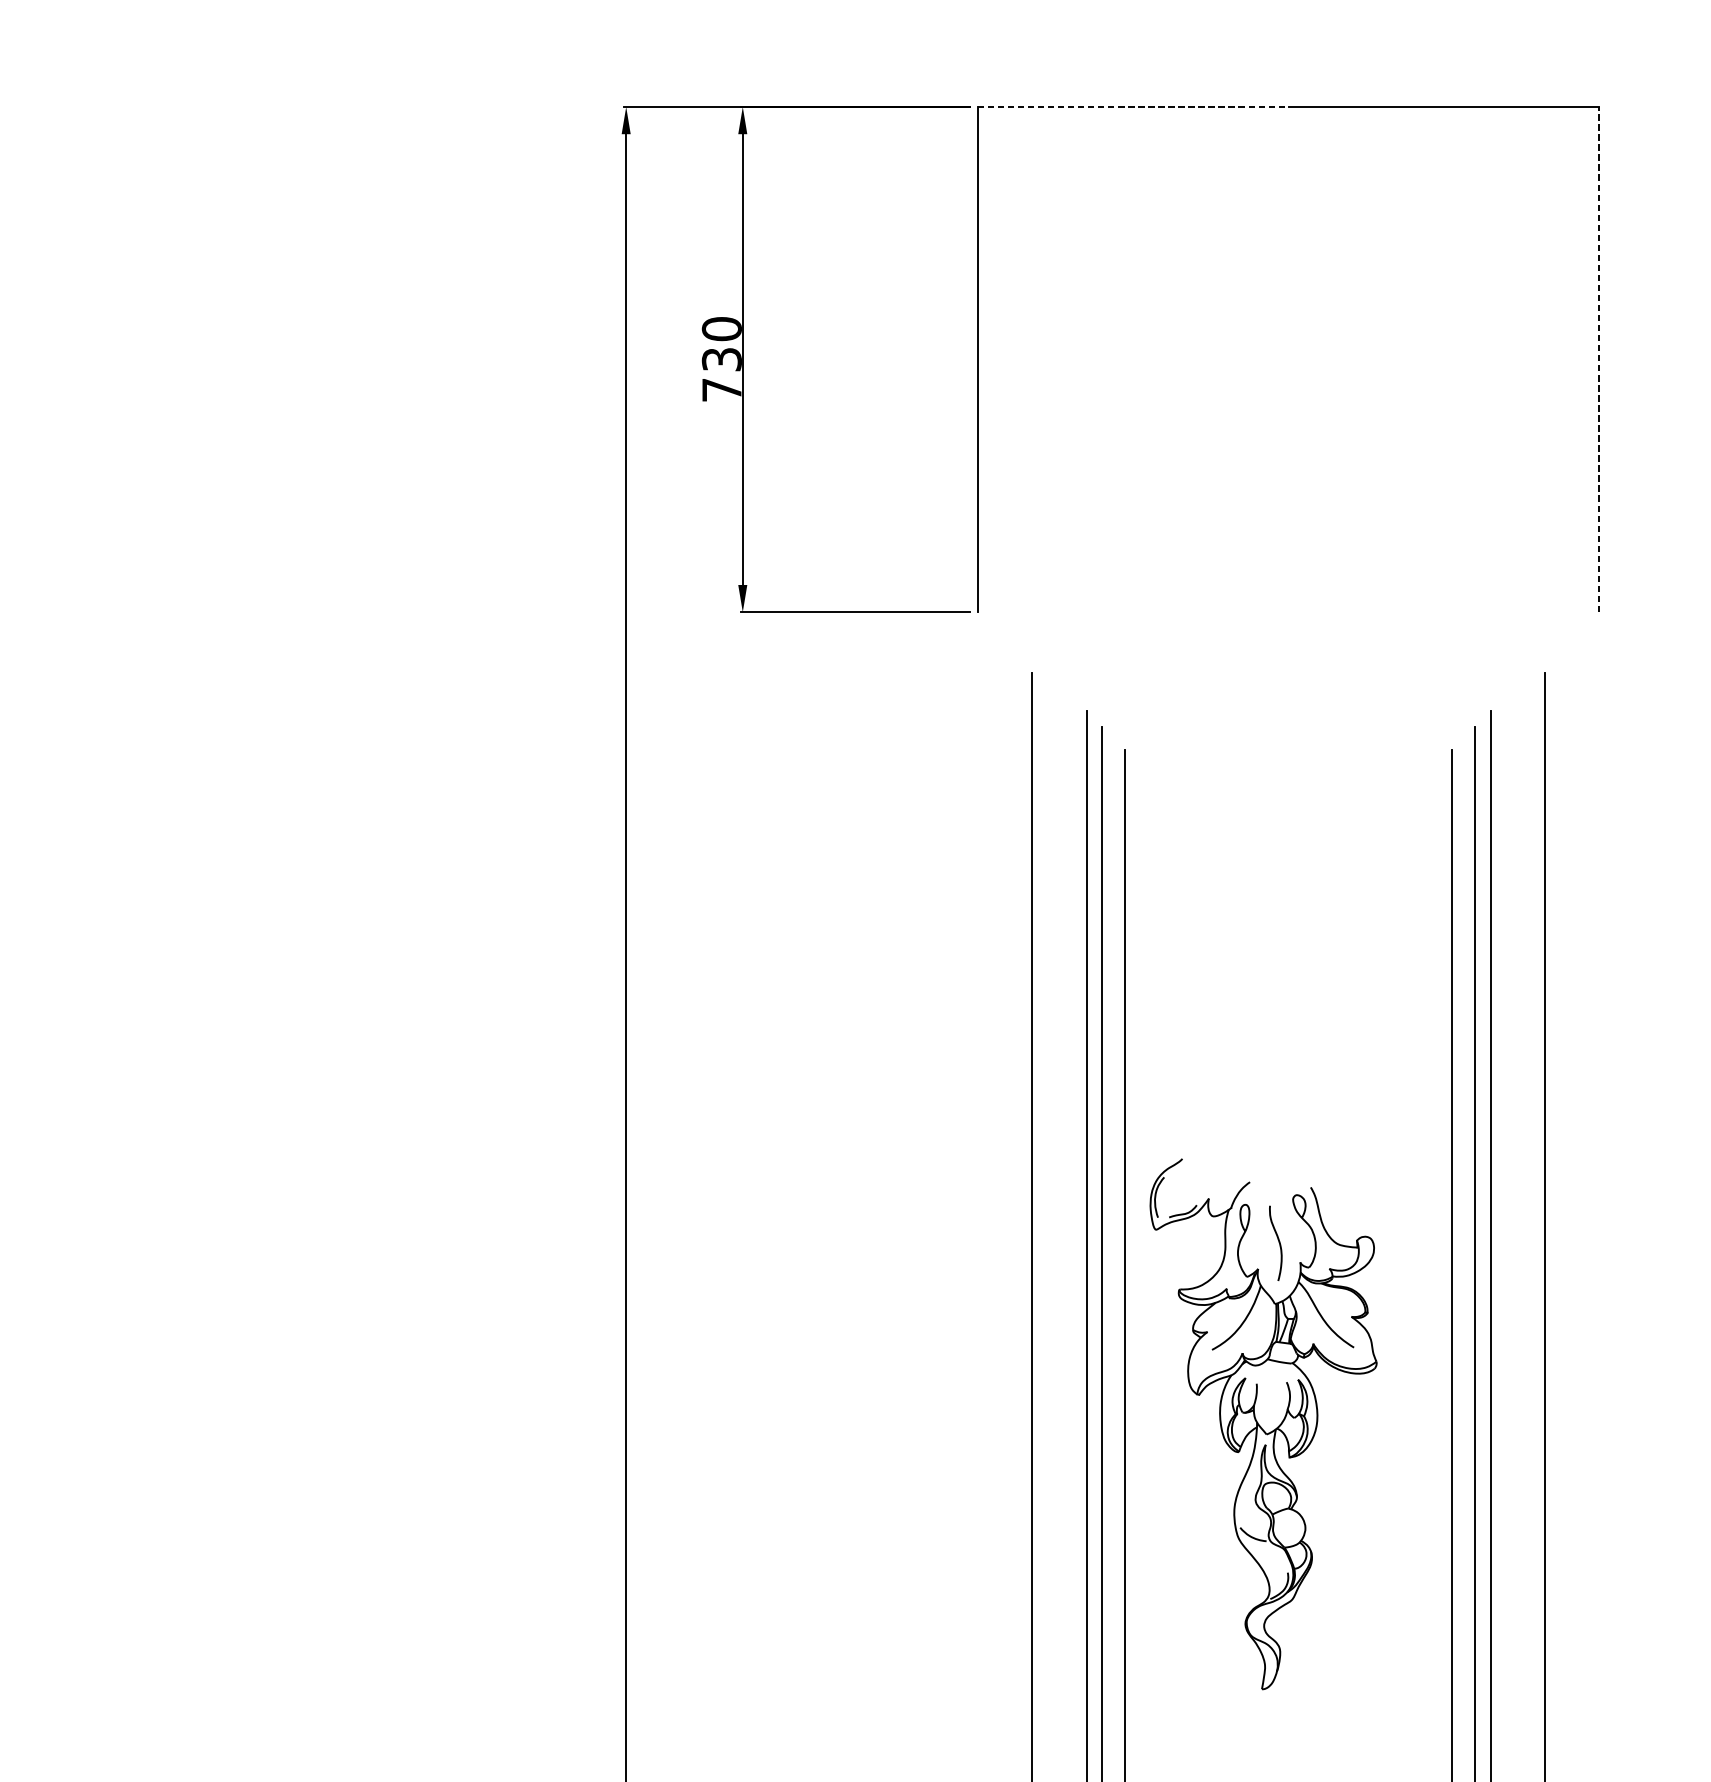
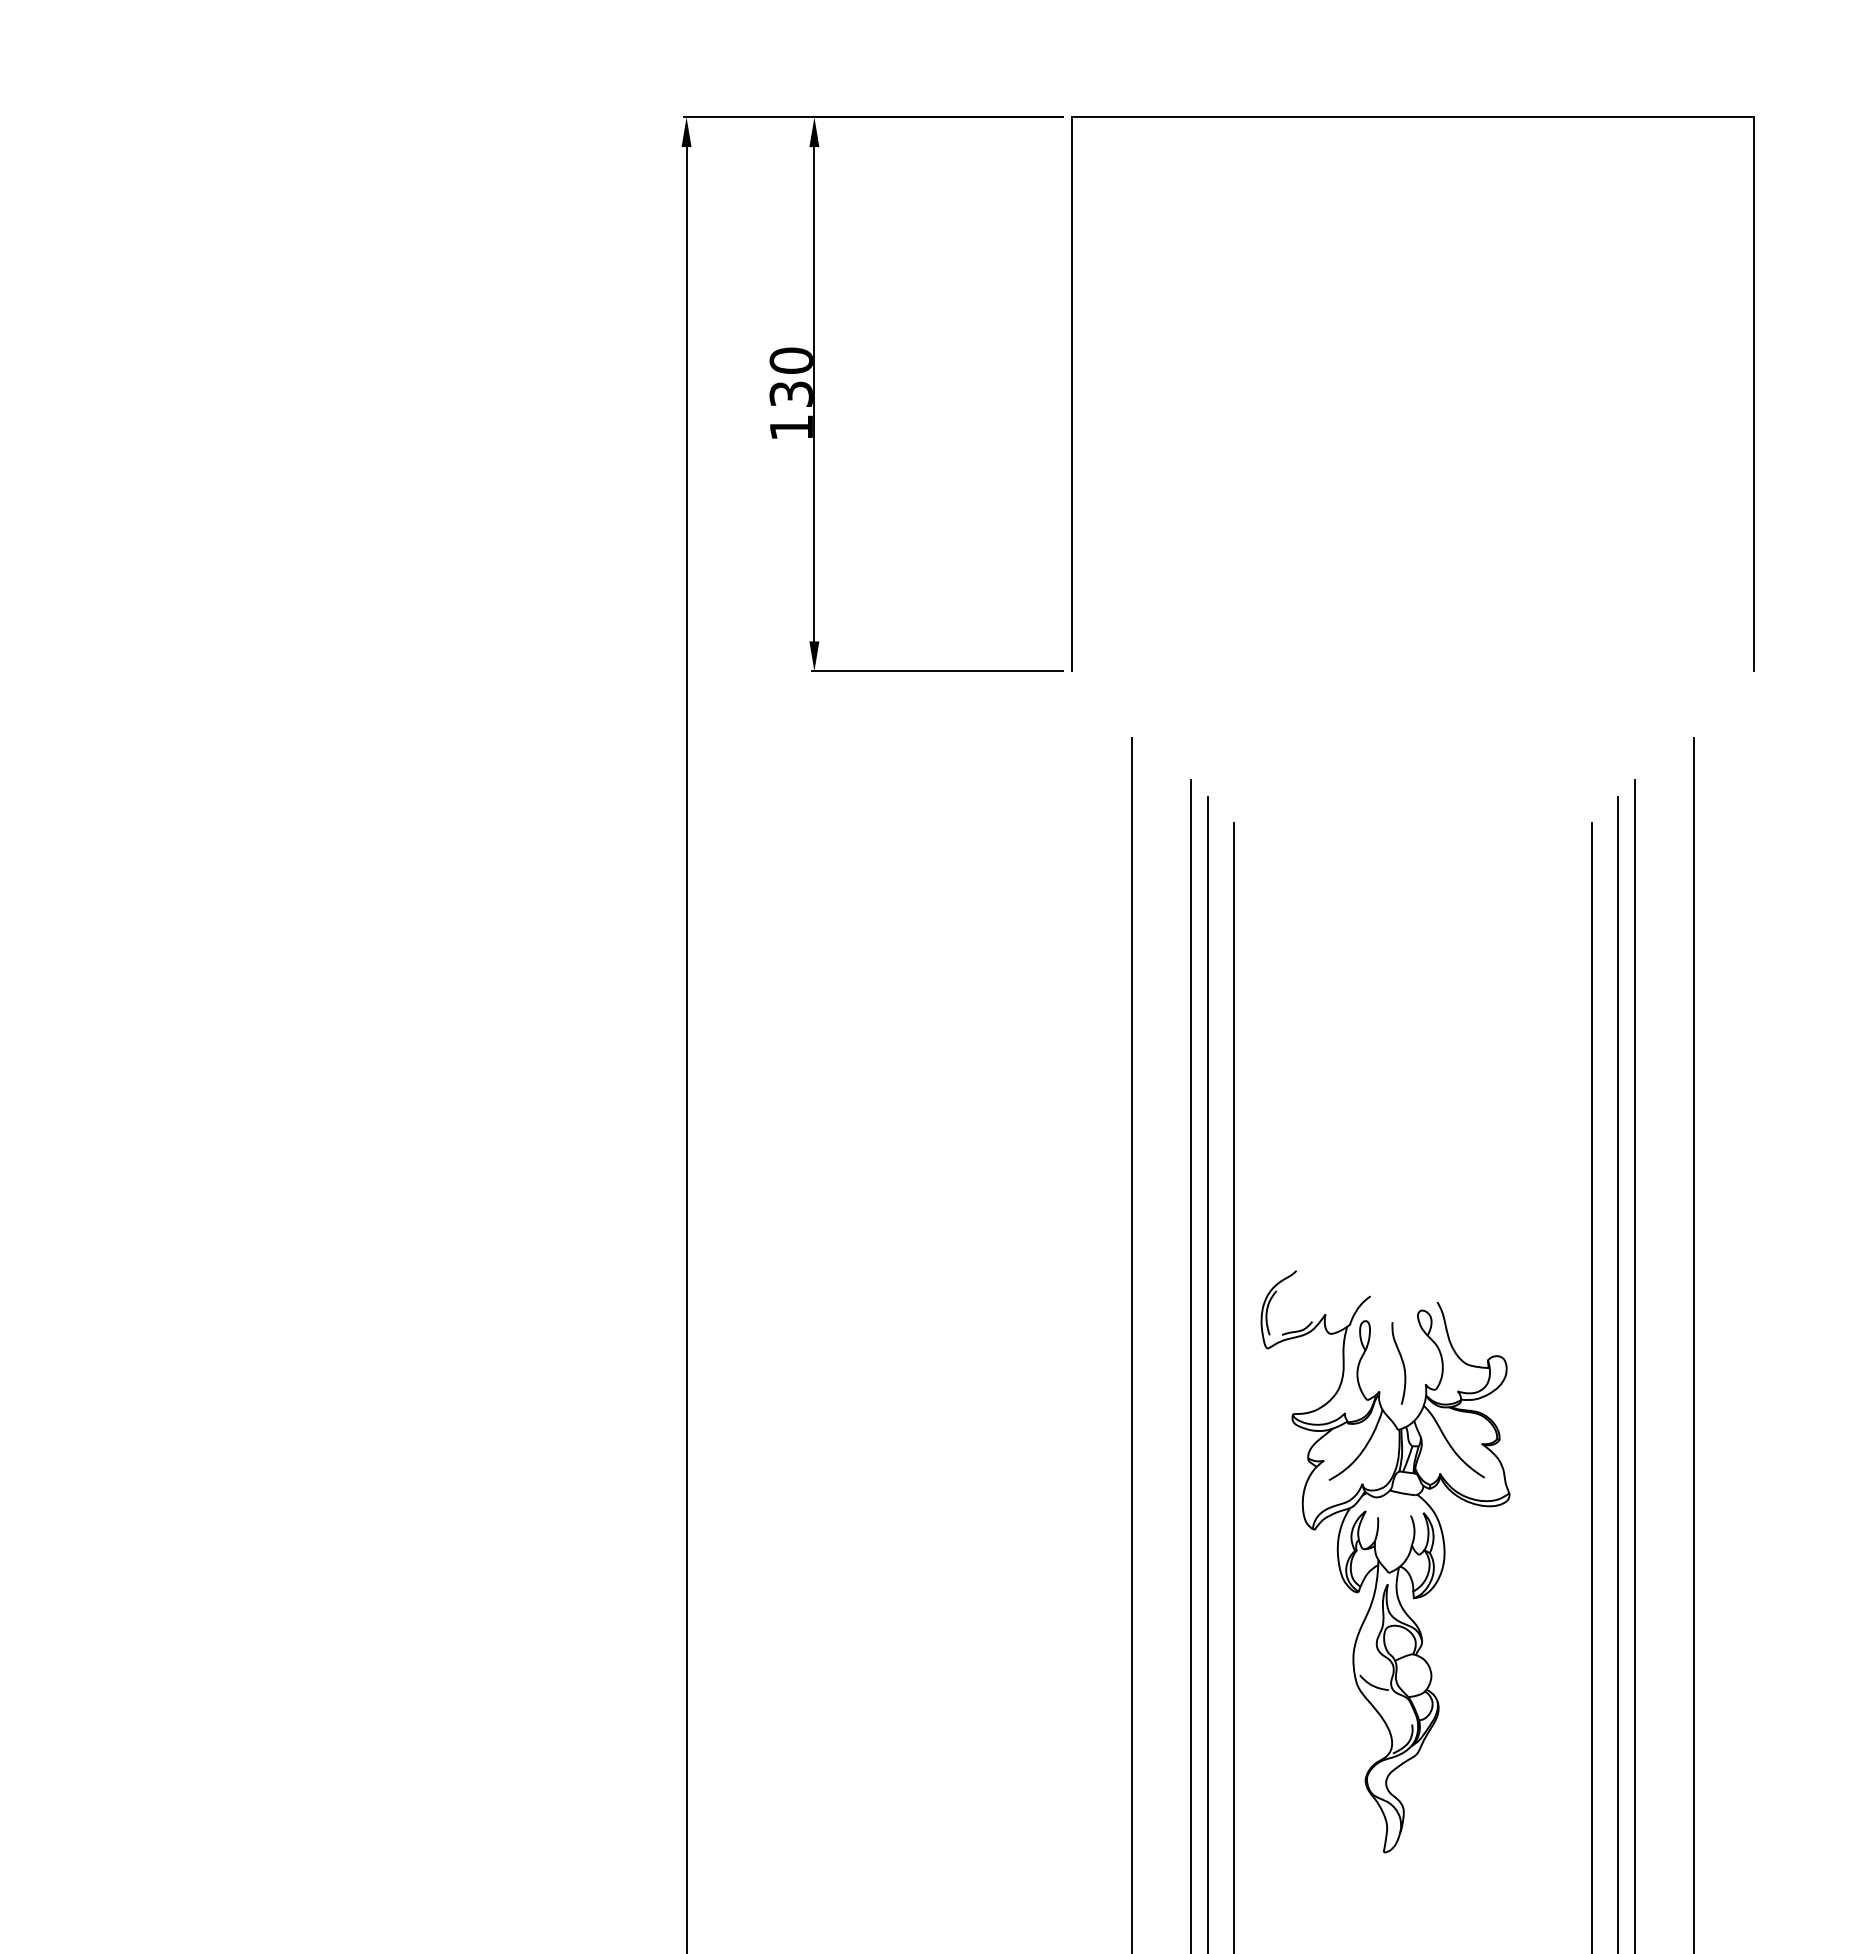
line: (1133, 107) -> (1242, 117), dashed -> solid
line: (1599, 358) -> (1753, 393), dashed -> solid
text: (721, 389) -> (791, 427), 730 -> 130

